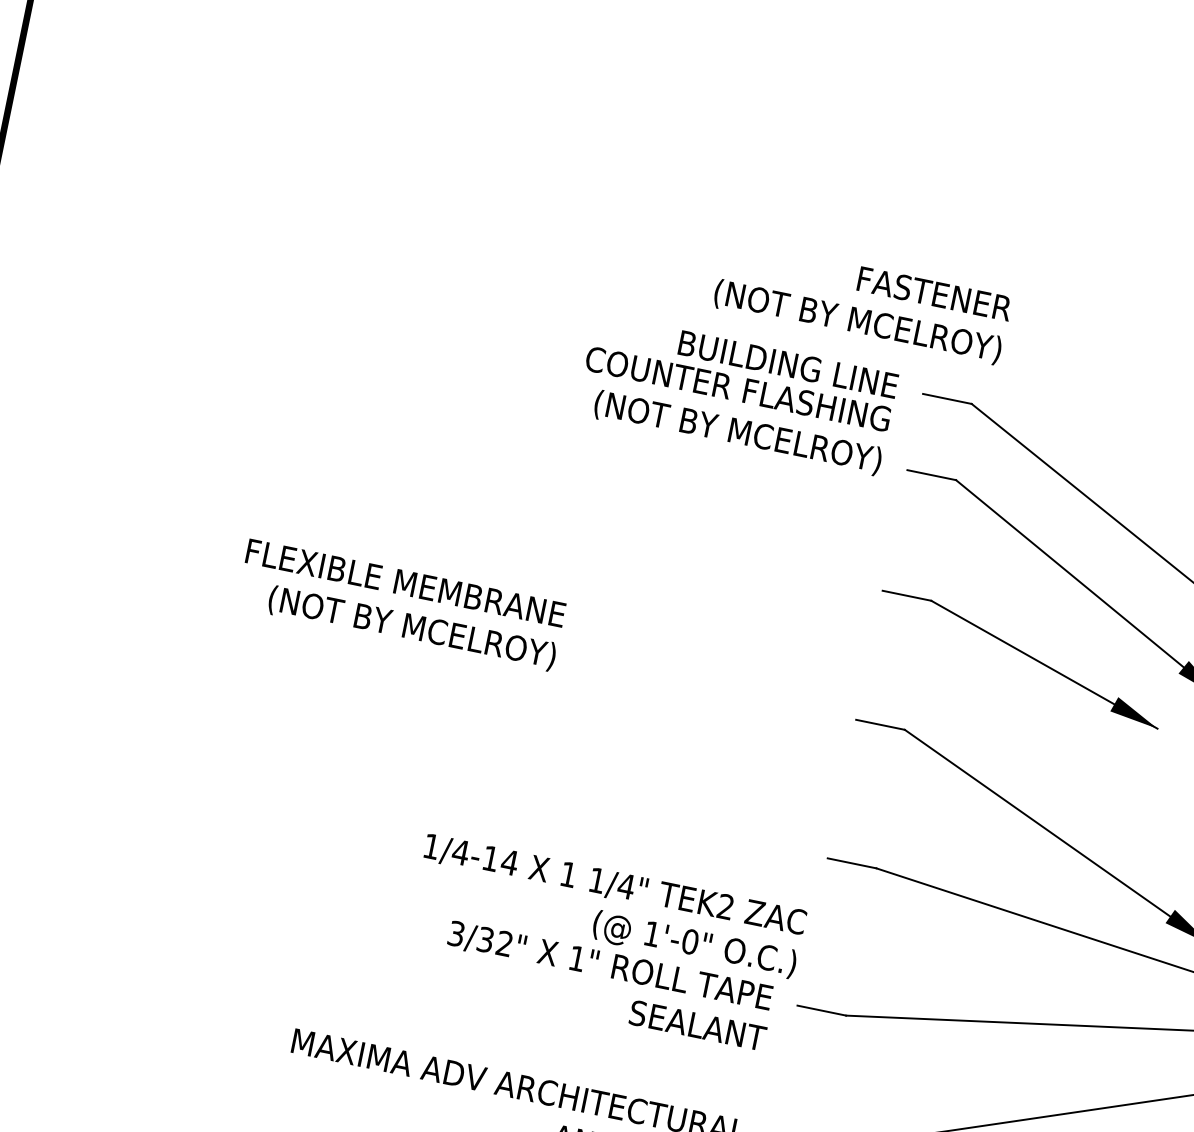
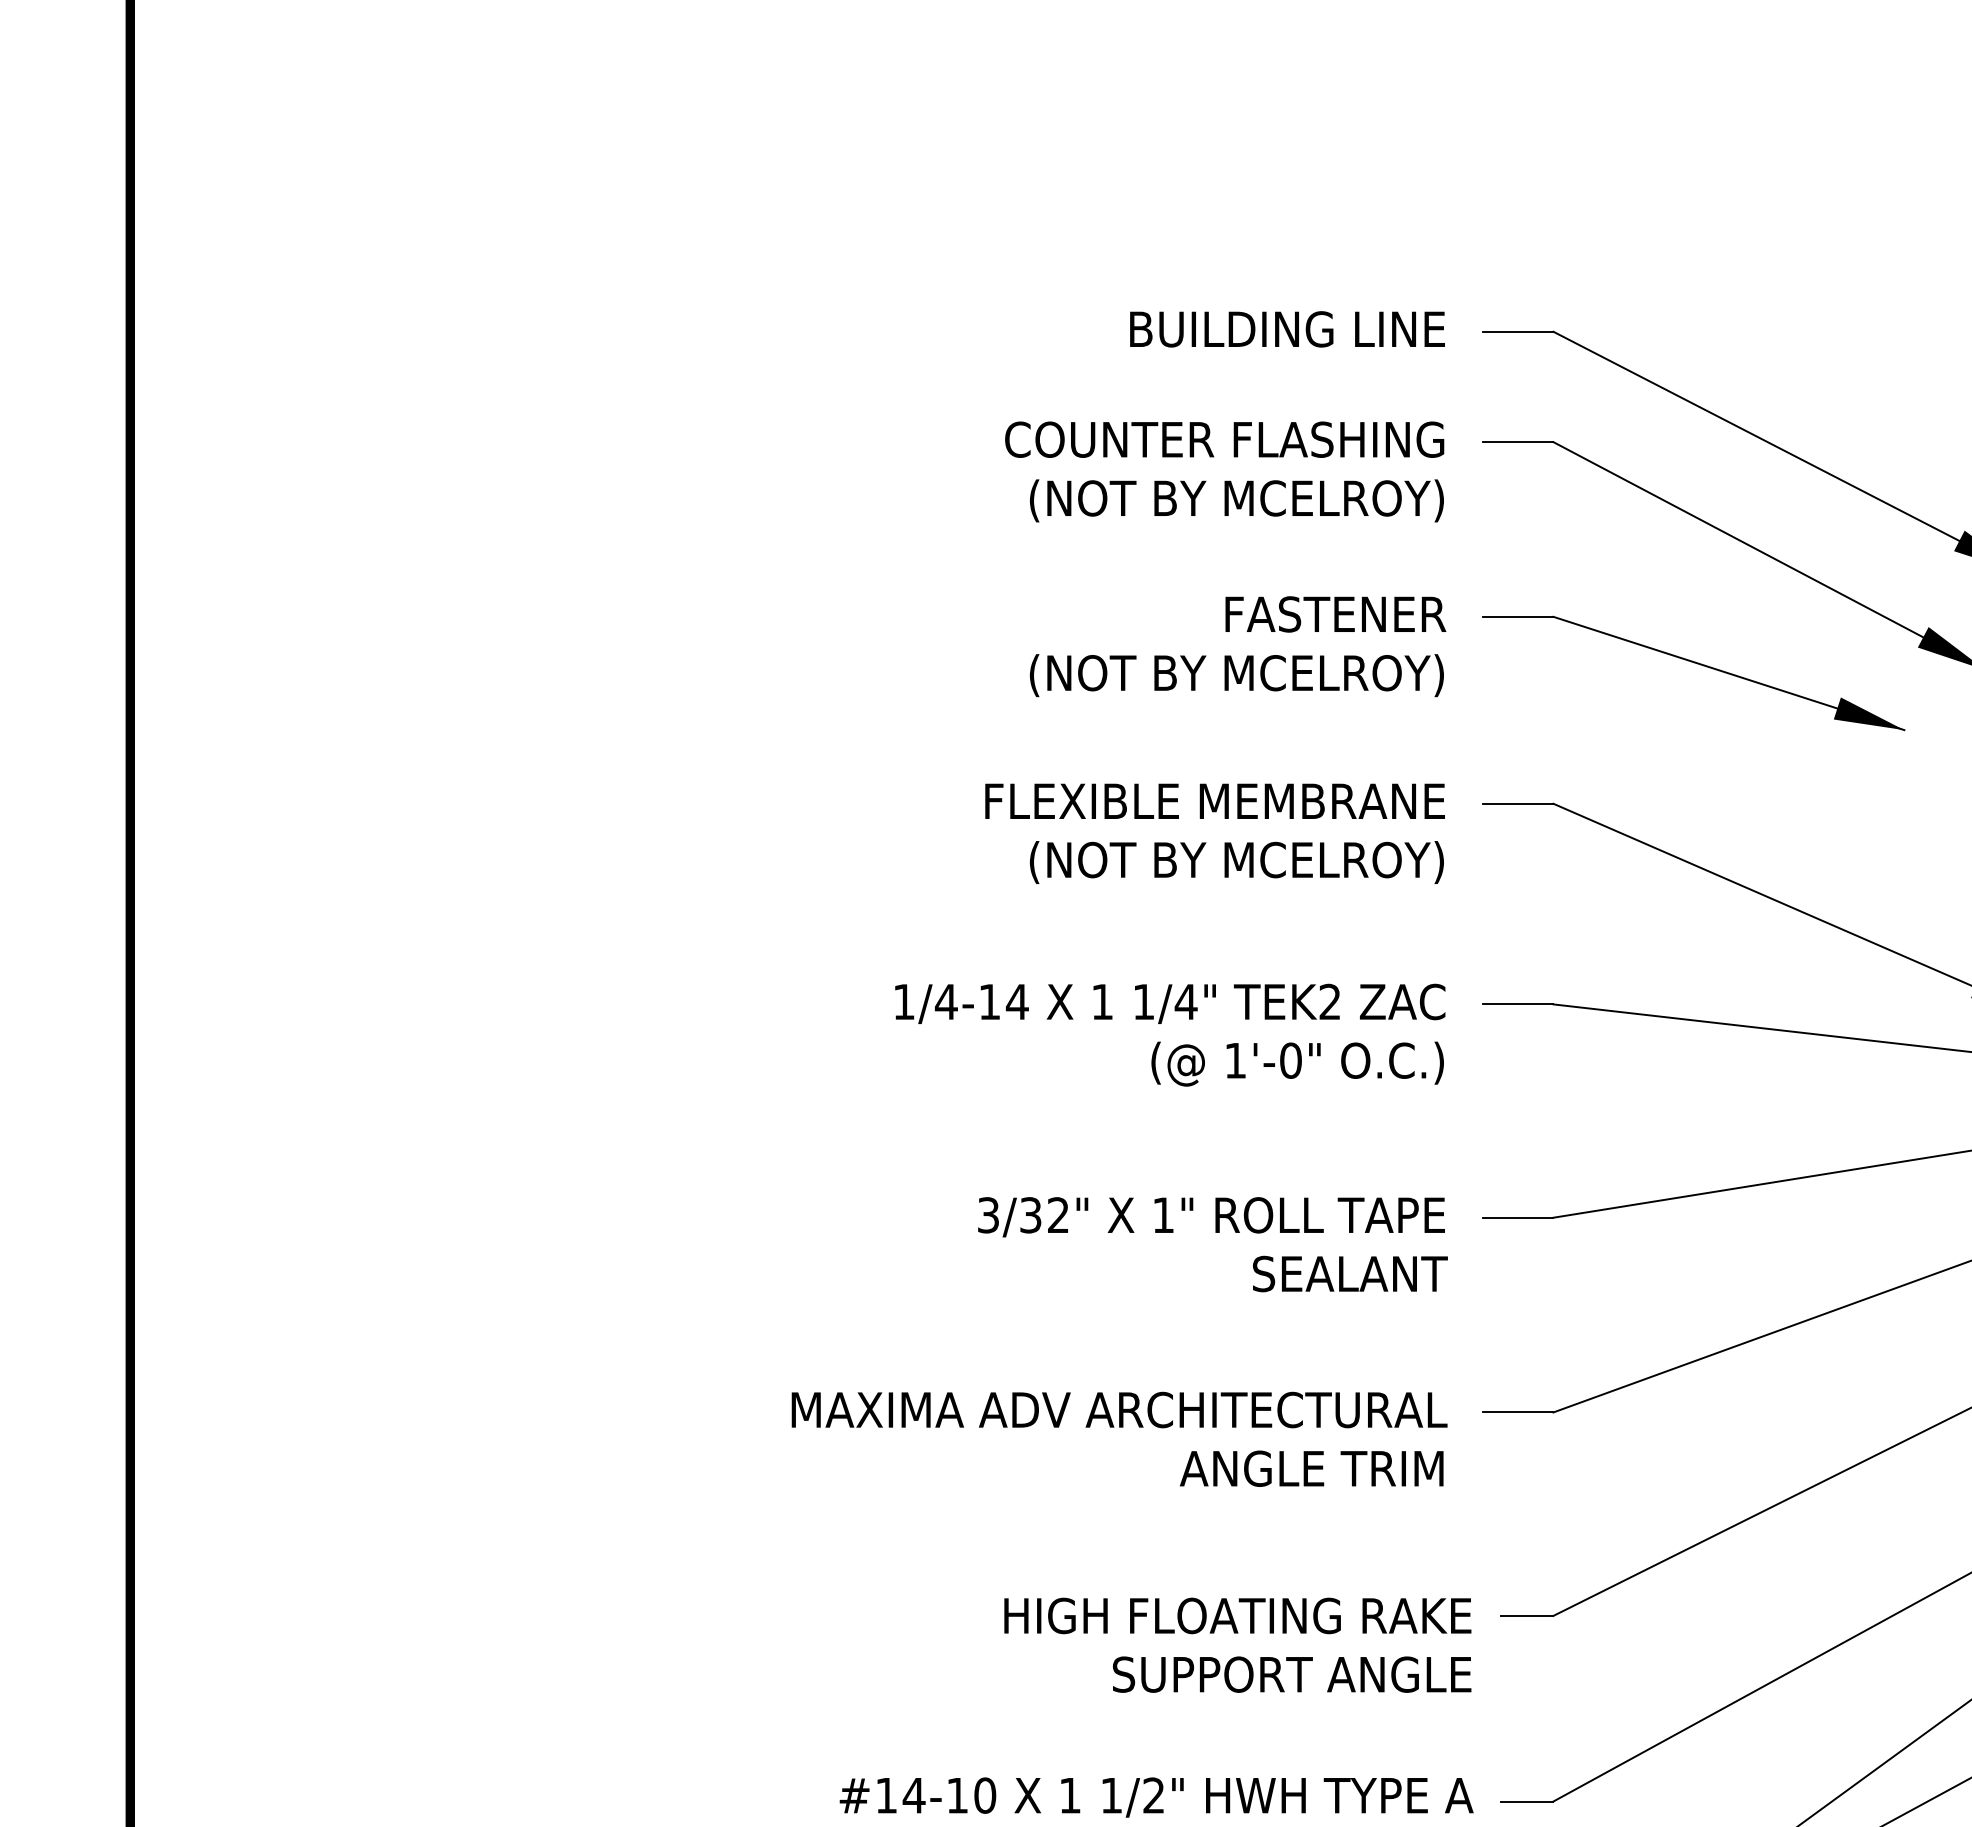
text: (863, 302) -> (1238, 646), moved
text: (733, 410) -> (1224, 471), moved
text: (400, 605) -> (1214, 833), moved
text: (610, 906) -> (1170, 1034), moved

